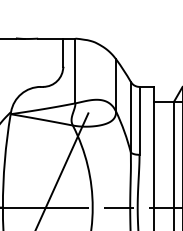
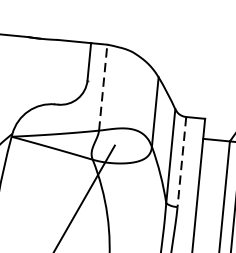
line: (75, 70) -> (103, 87), solid -> dashed
line: (139, 120) -> (181, 161), solid -> dashed

